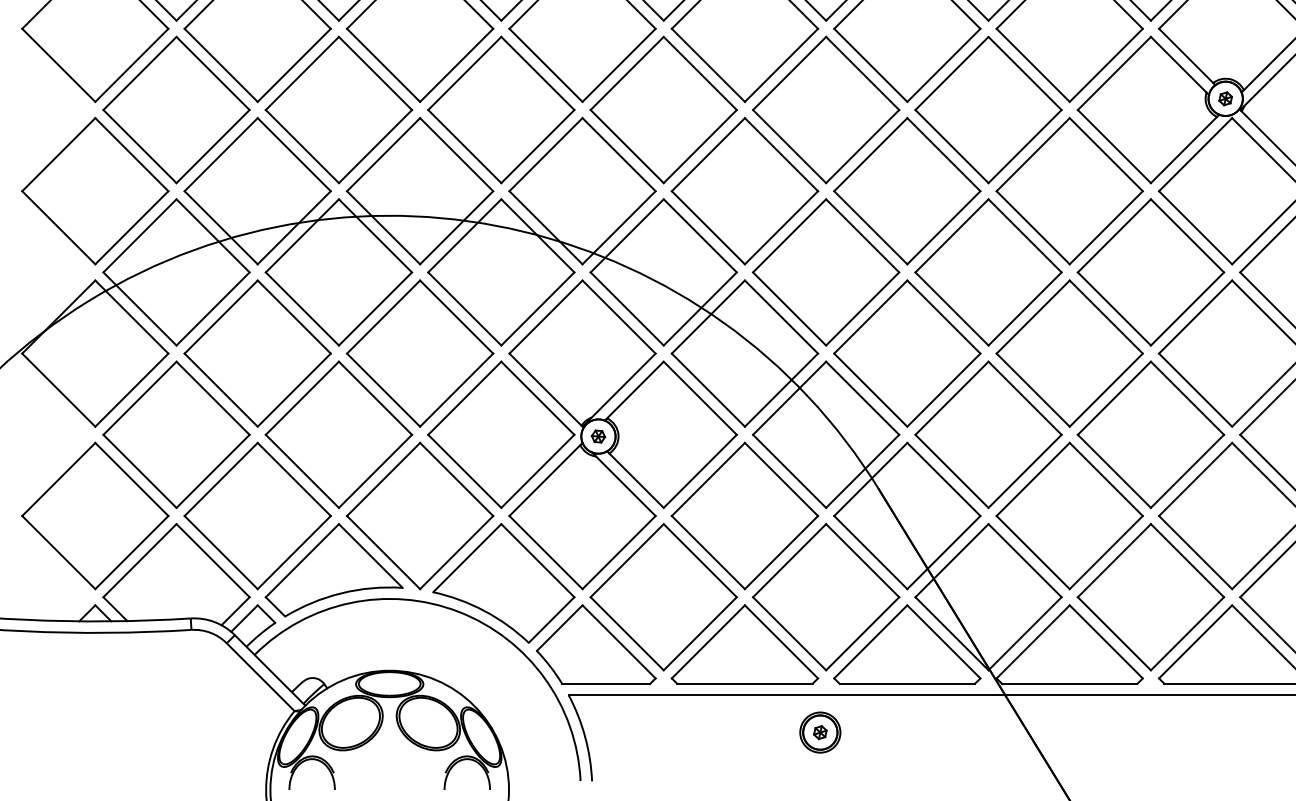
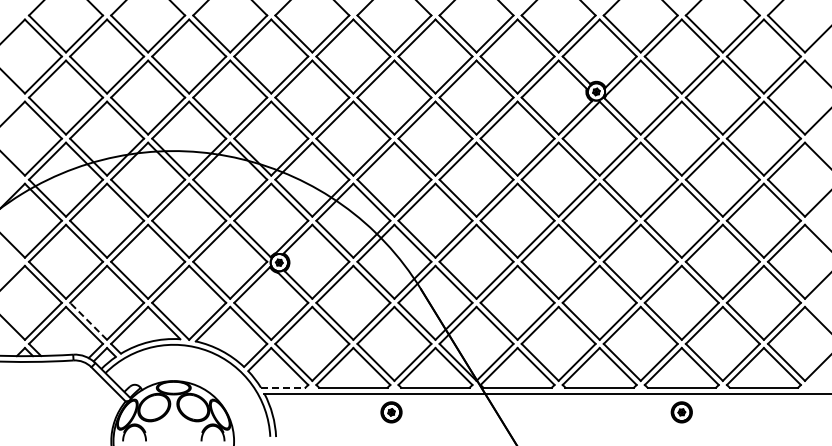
line: (221, 552) -> (88, 321), solid -> dashed
line: (606, 683) -> (283, 387), solid -> dashed

